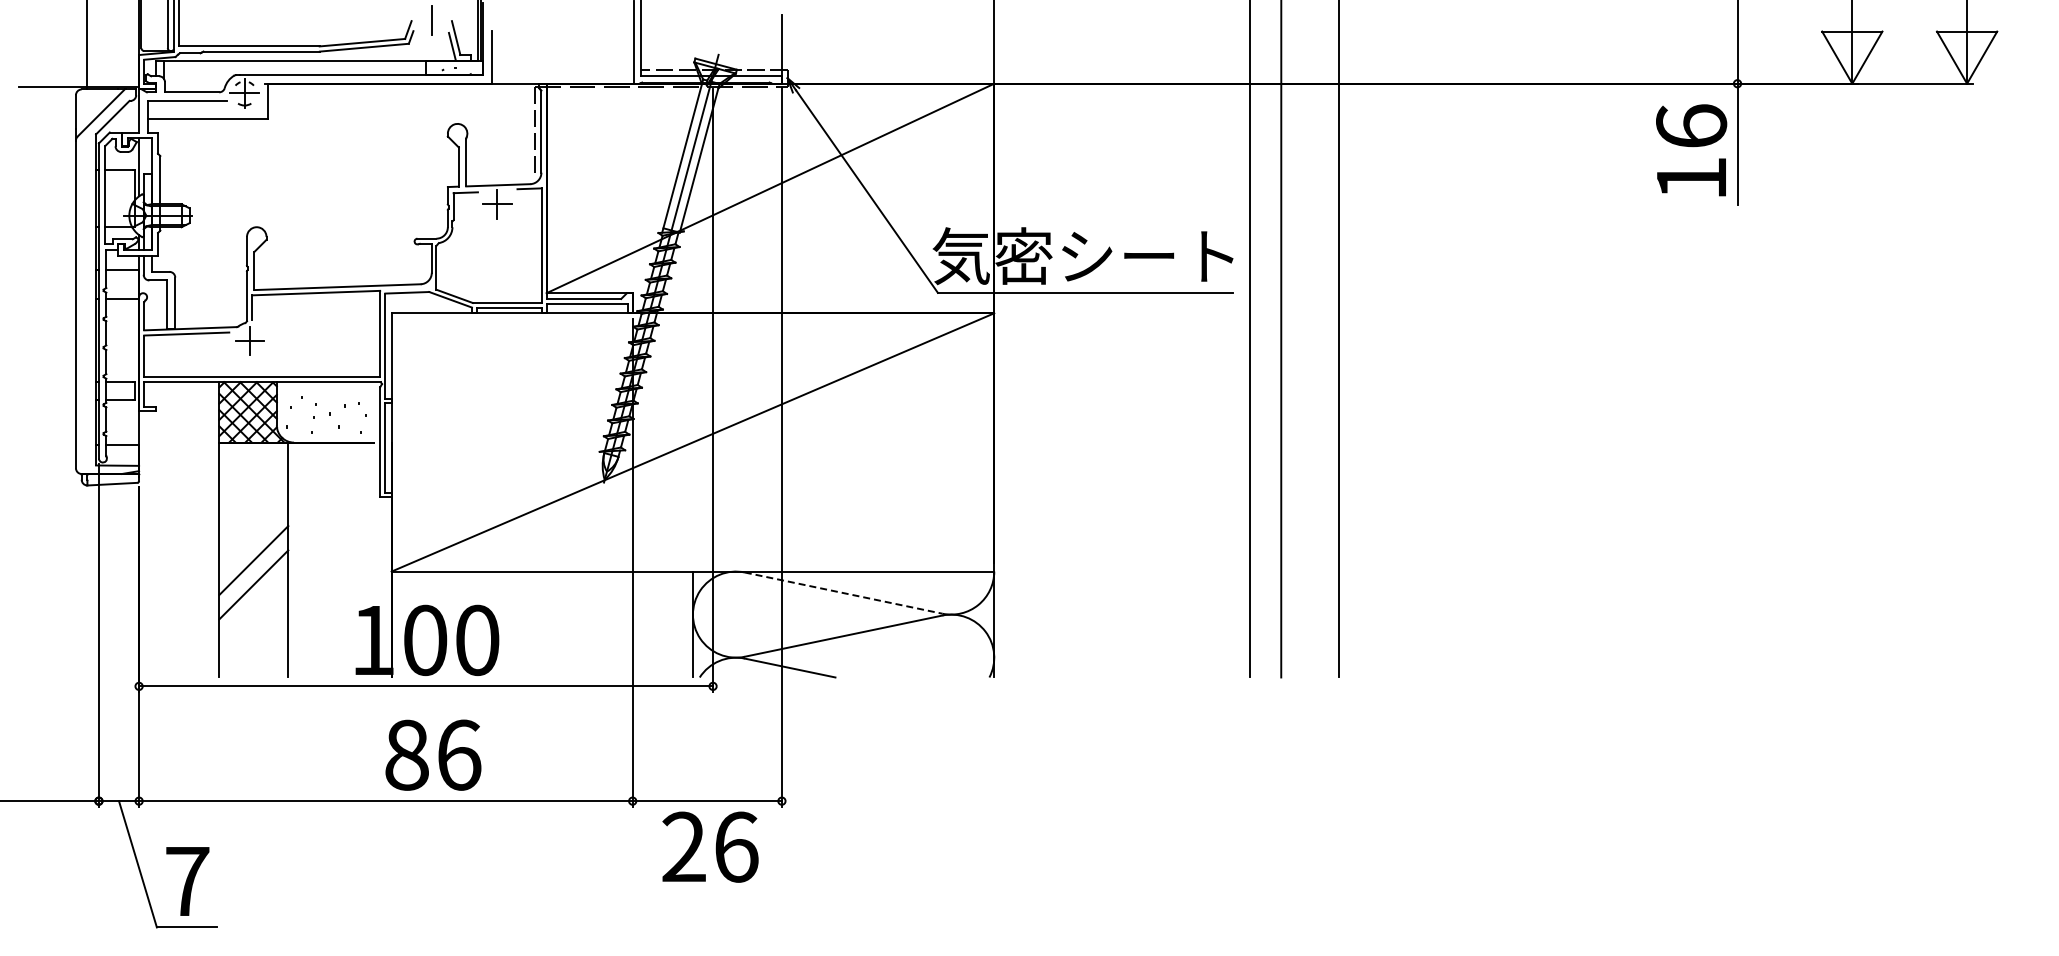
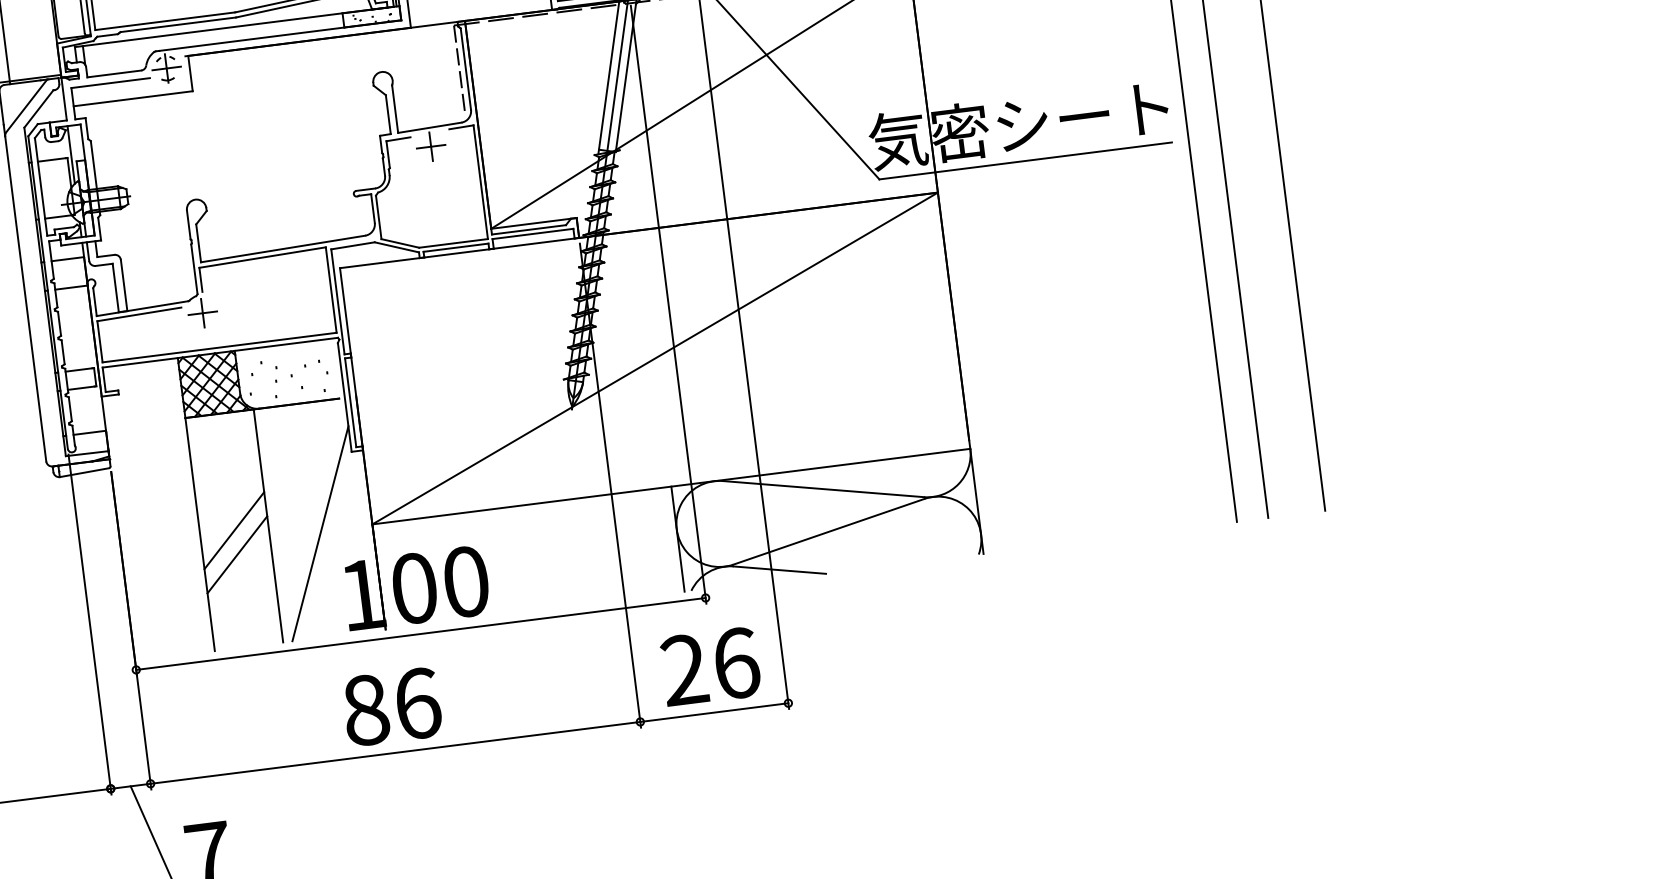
line: (338, 574) -> (320, 533), added
line: (843, 593) -> (823, 489), dashed -> solid
text: (433, 754) -> (392, 706), moved
text: (710, 846) -> (710, 666), moved

